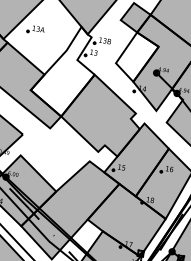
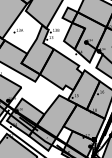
fill: (137, 56) -> (74, 35), added
fill: (64, 70) -> (37, 49), added

